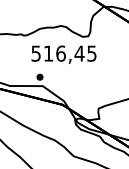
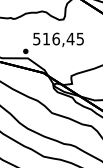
text: (63, 54) -> (58, 39), moved

